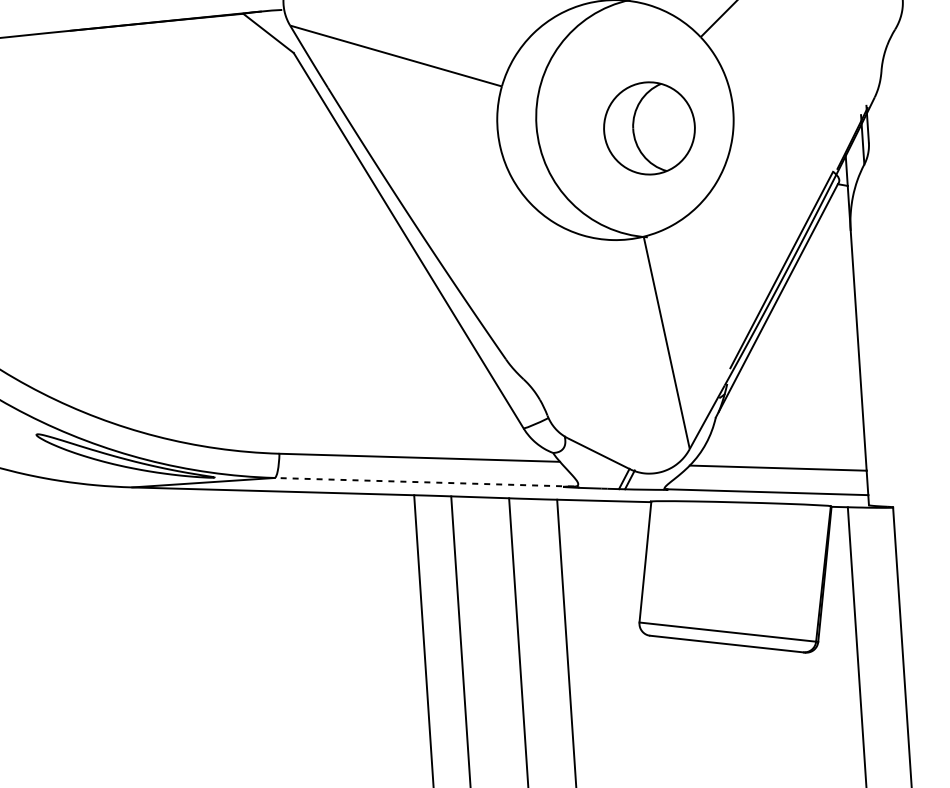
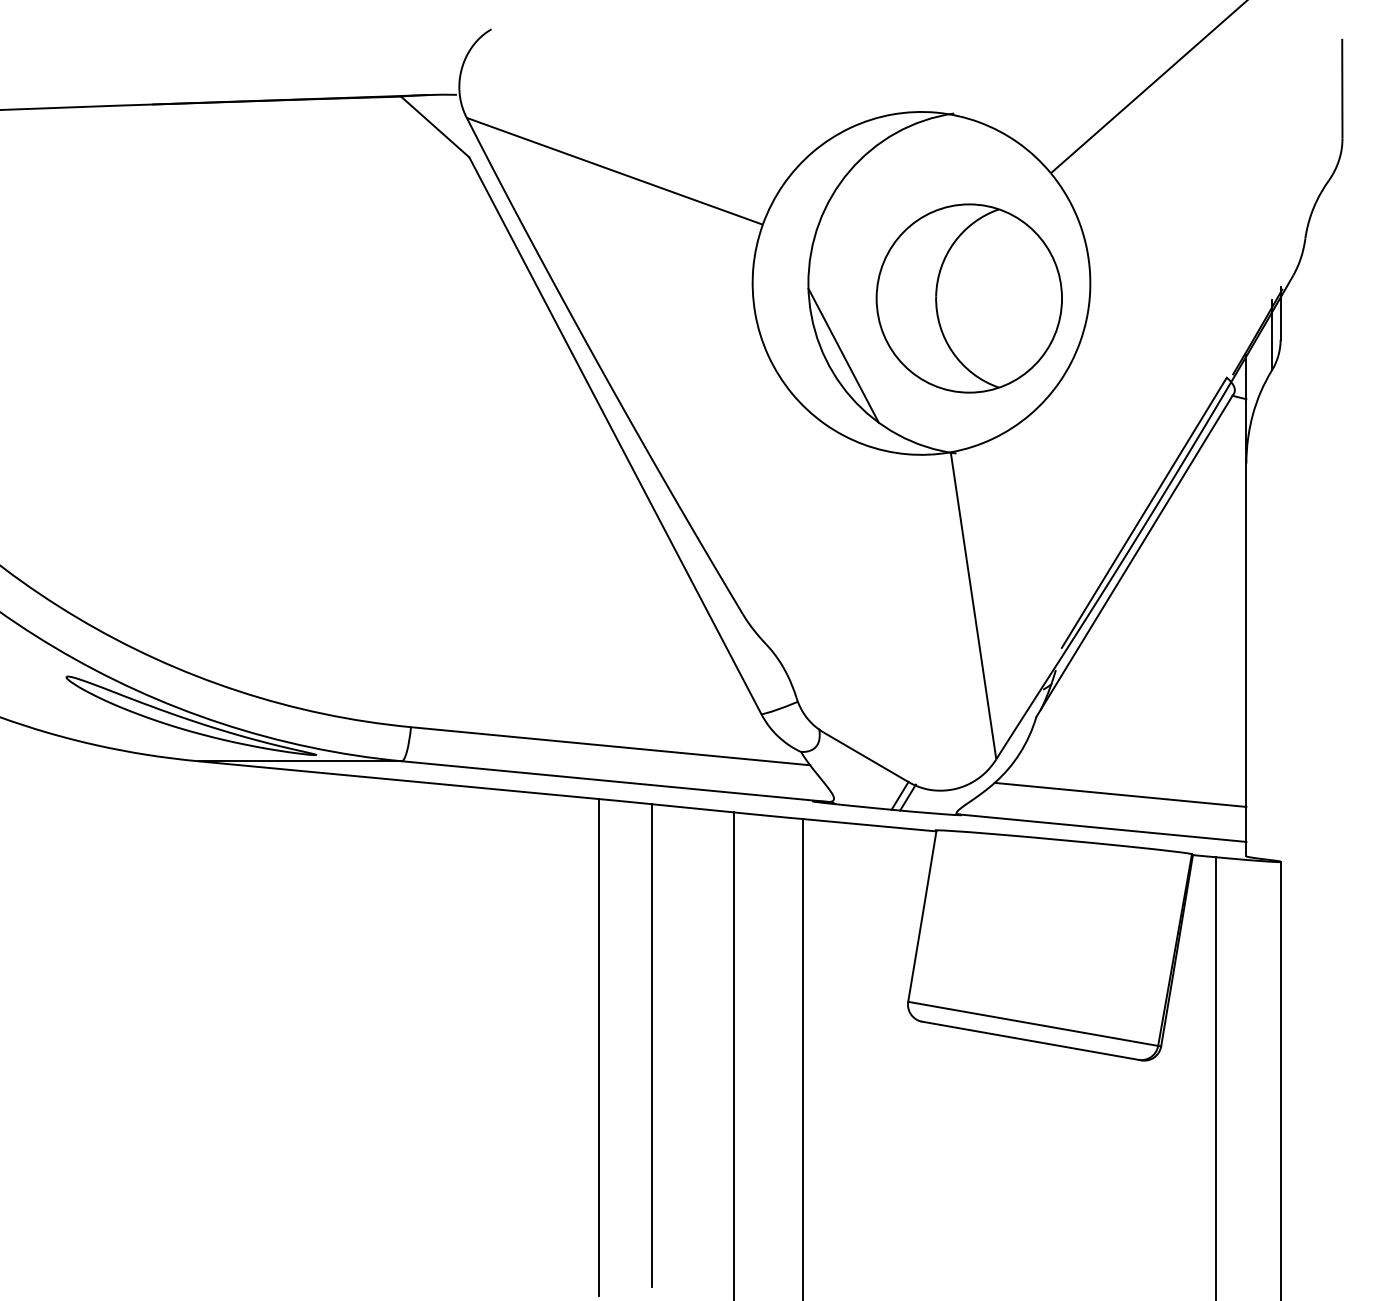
part: (648, 128) -> (968, 298), size x1.43
line: (564, 174) -> (843, 355), added
line: (424, 482) -> (614, 781), dashed -> solid

